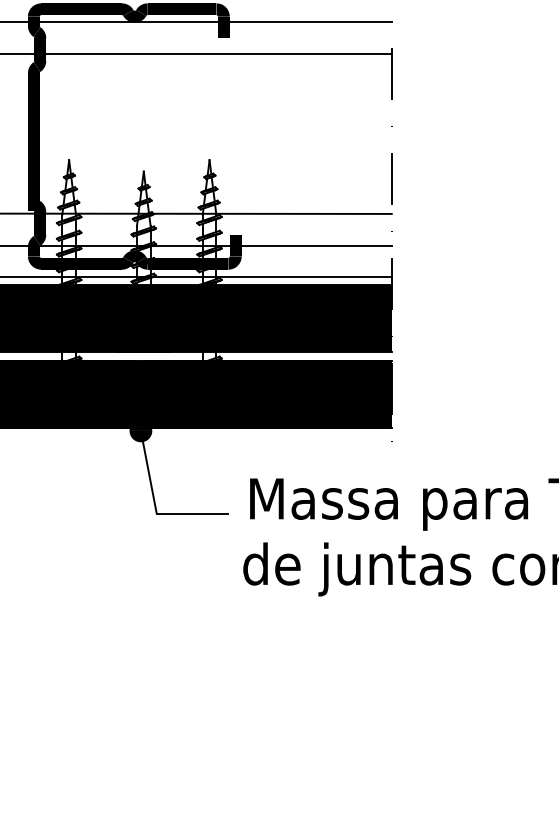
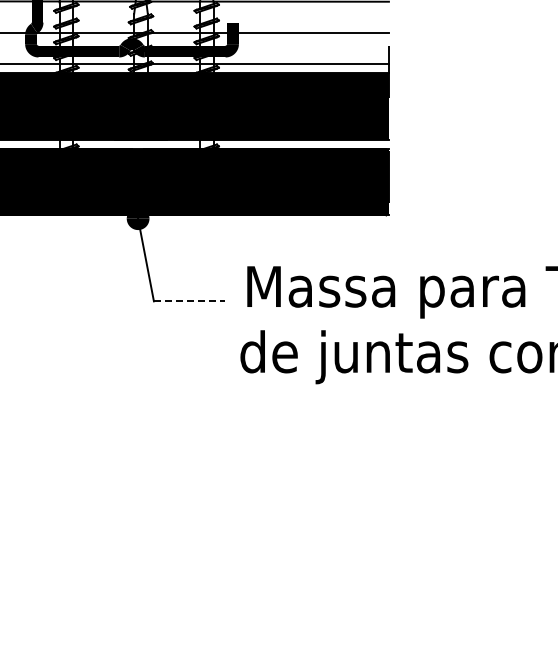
line: (192, 513) -> (189, 301), solid -> dashed

